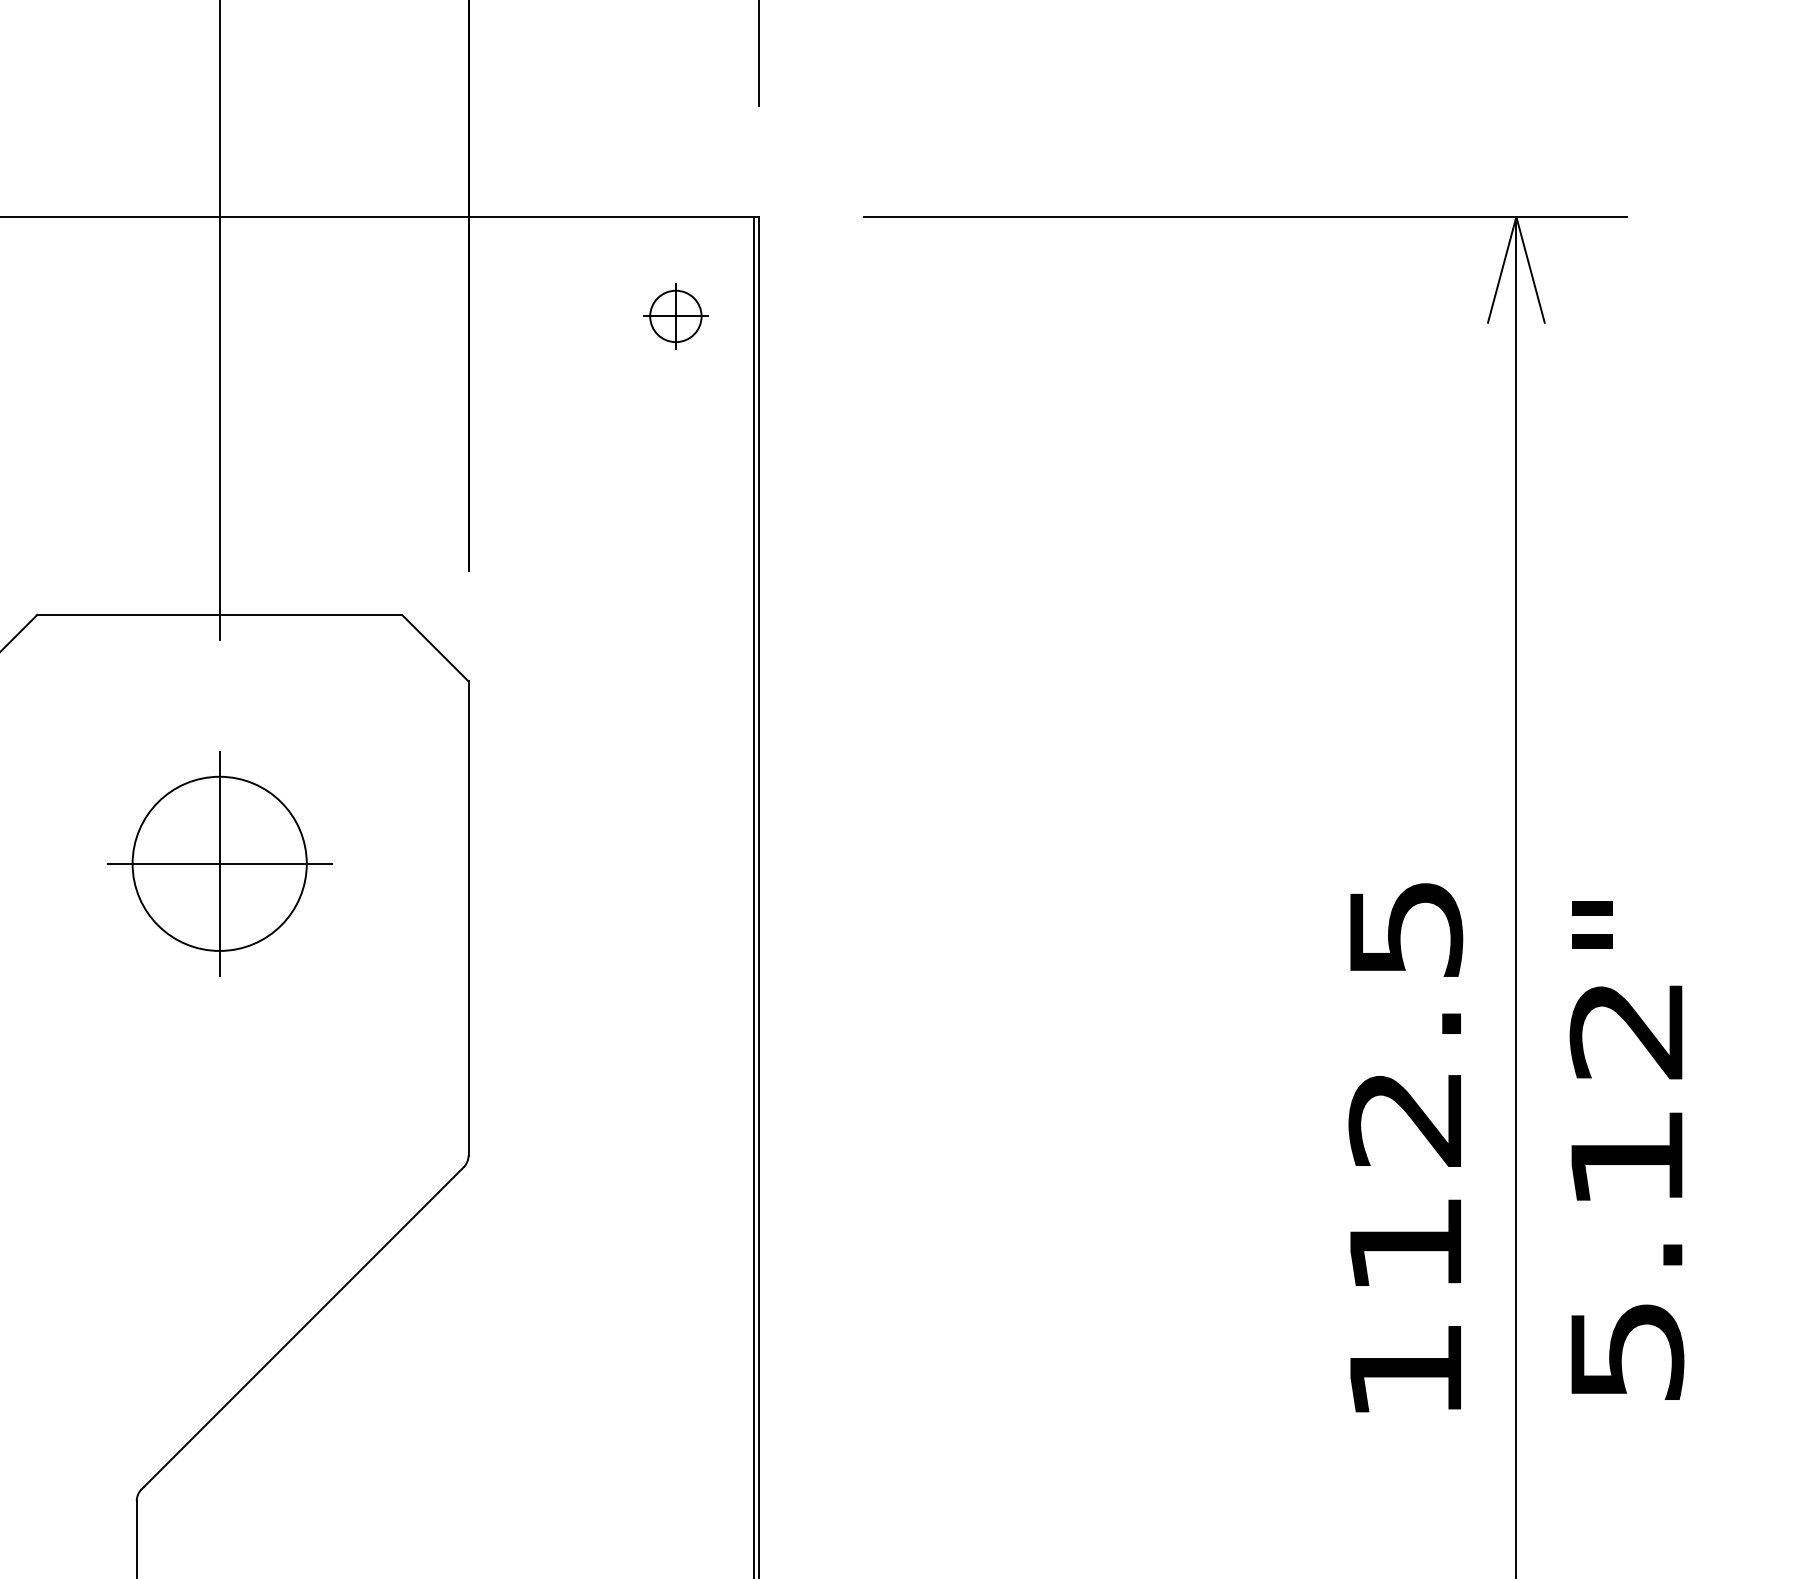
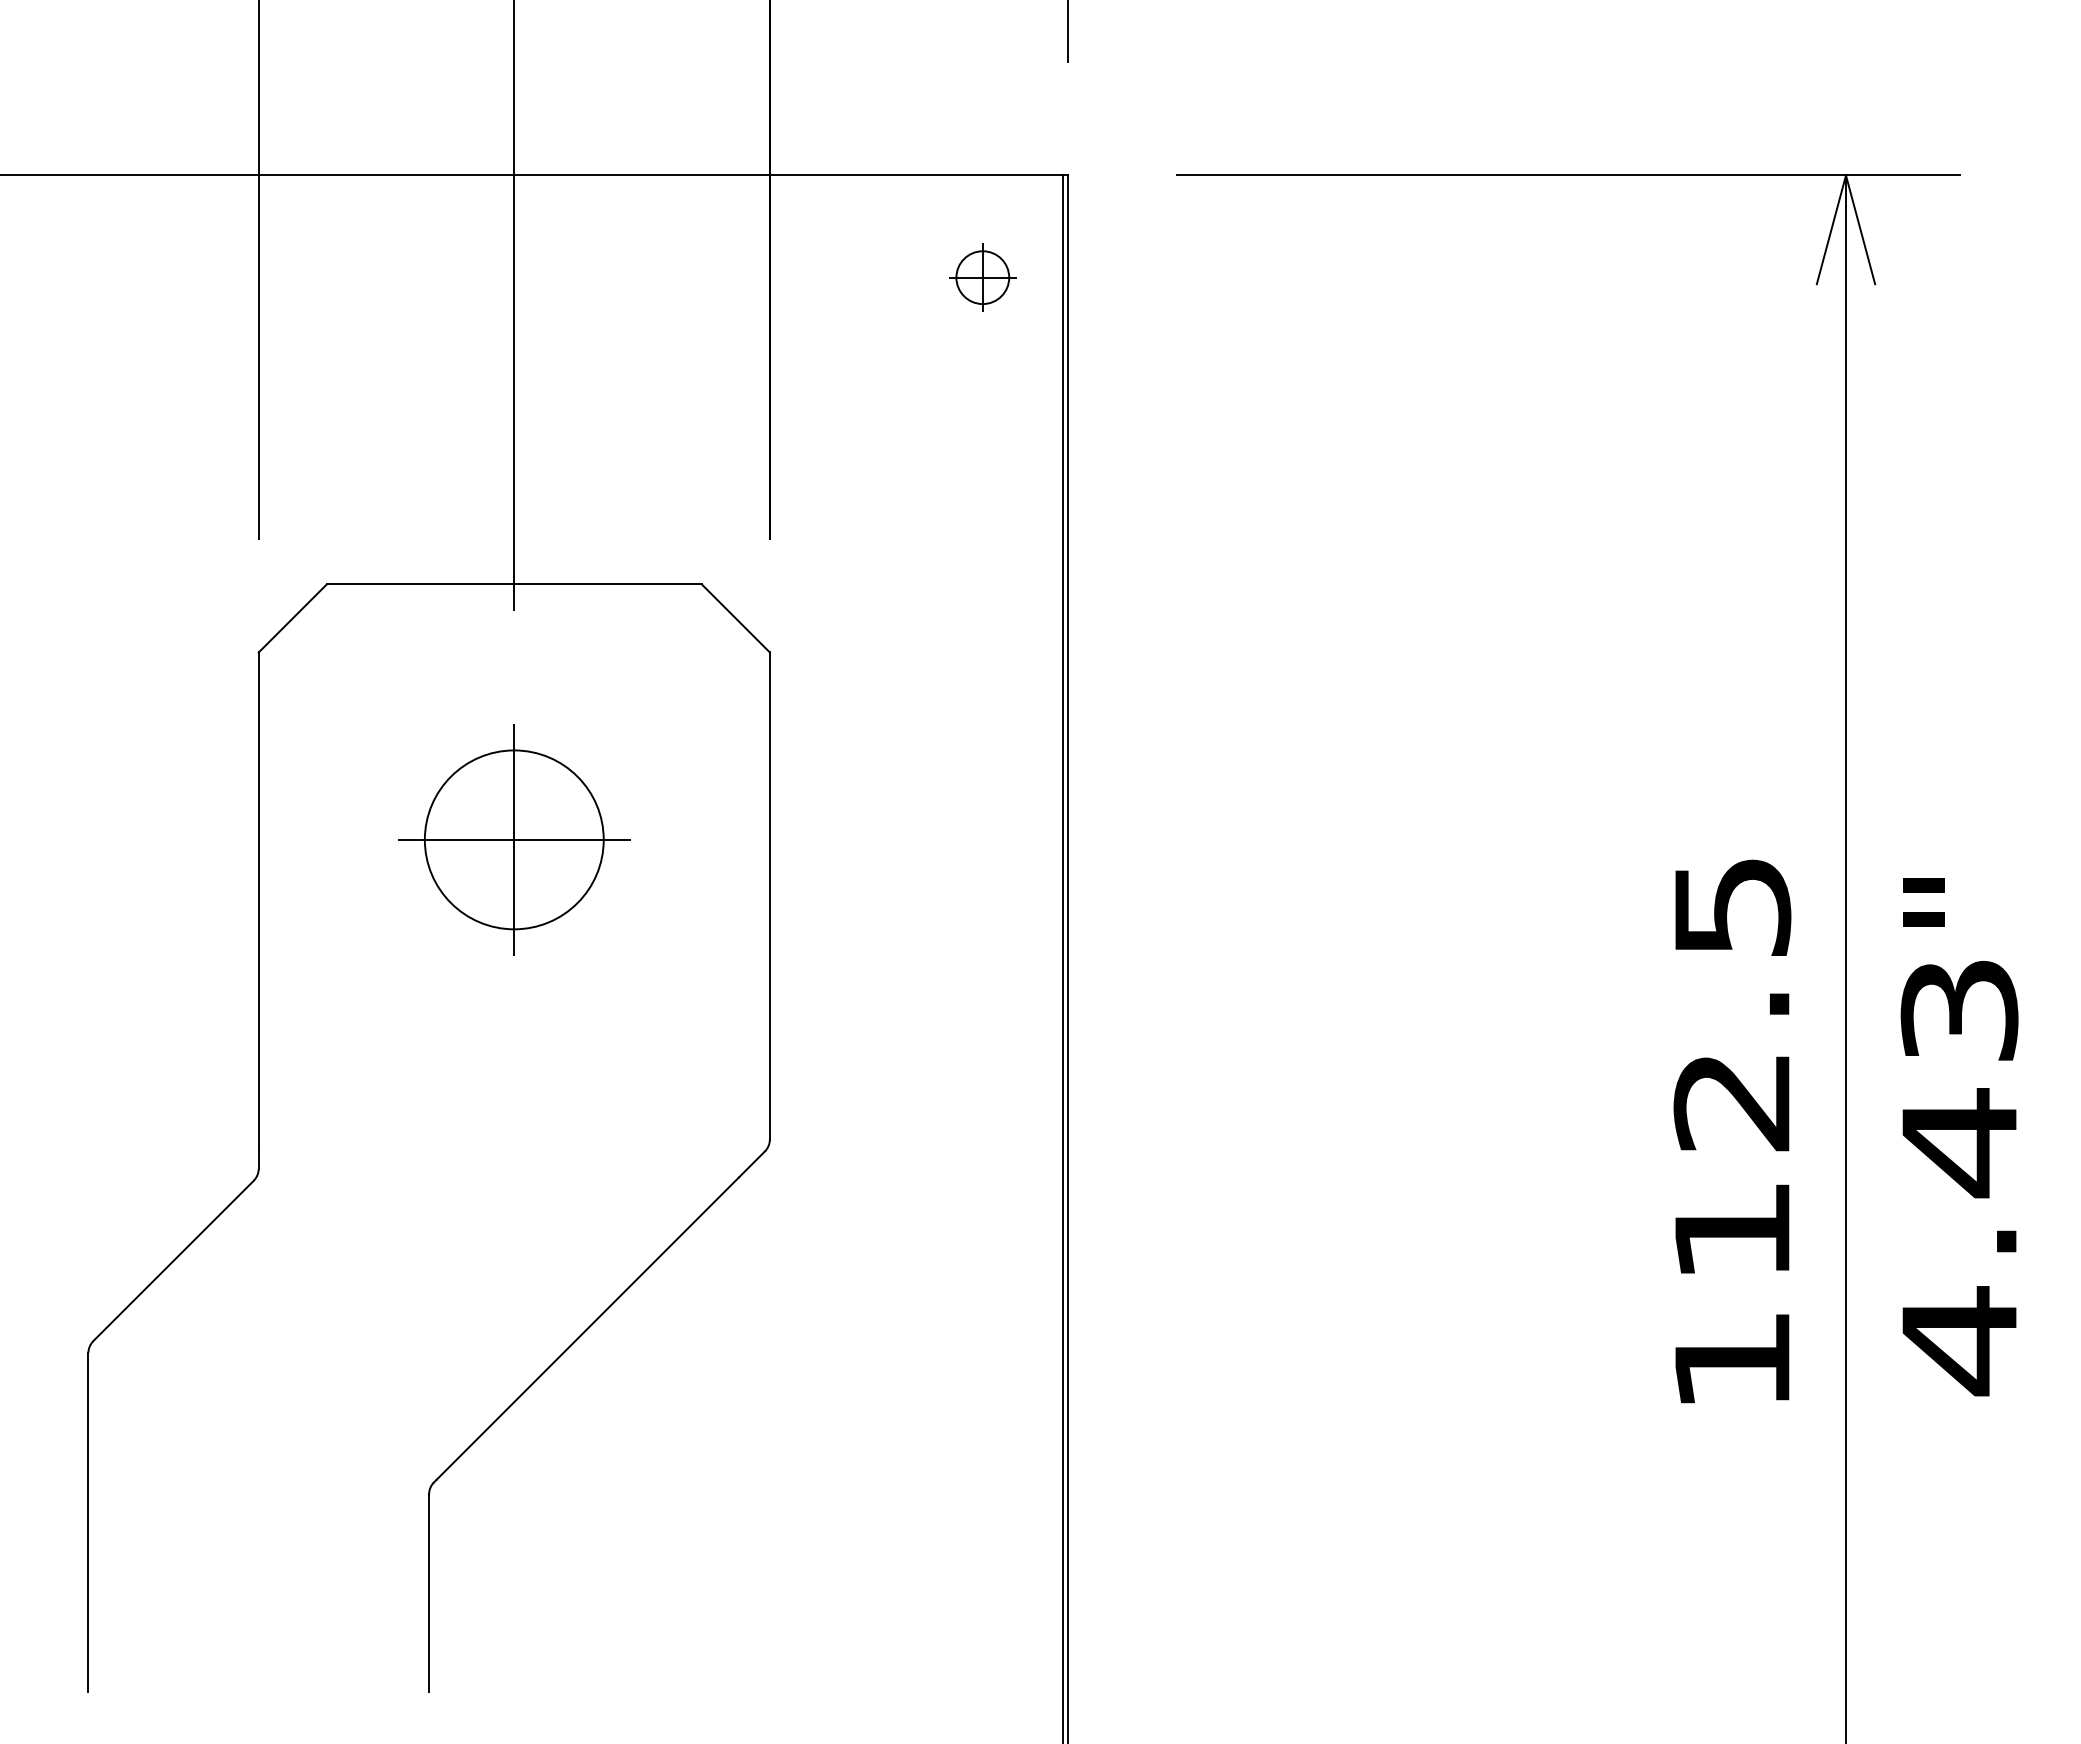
text: (1626, 1193) -> (1959, 1178), 5.12 -> 4.43

